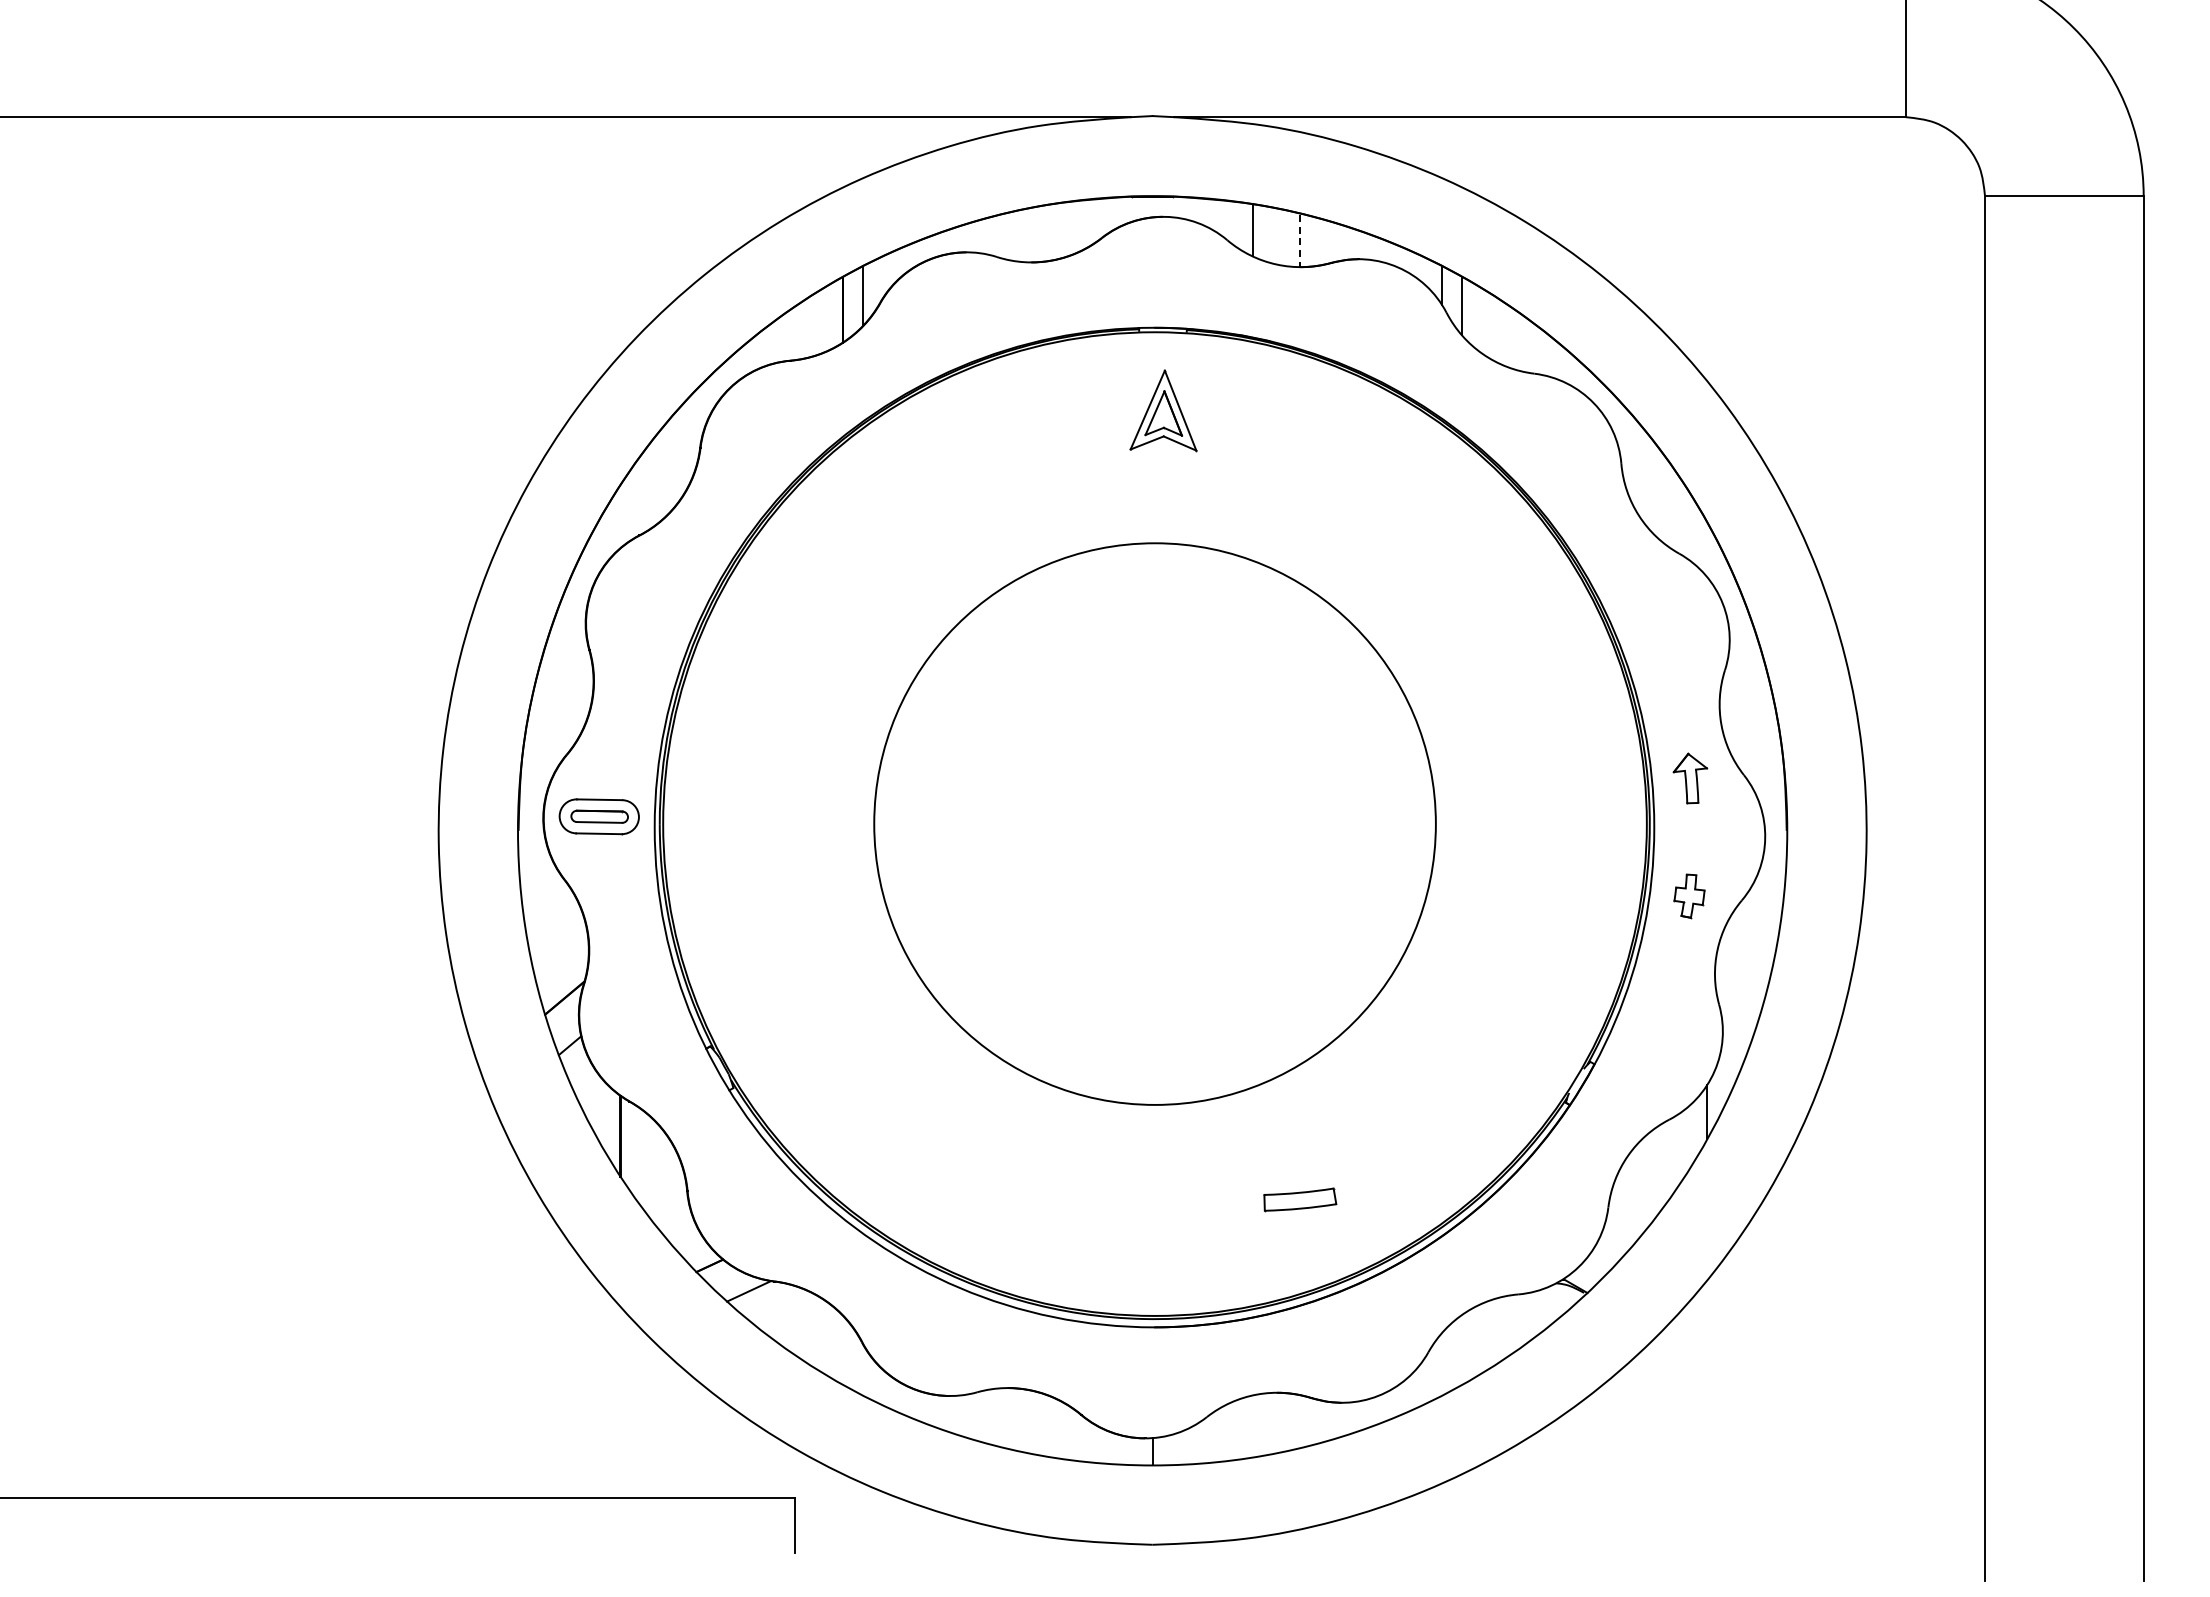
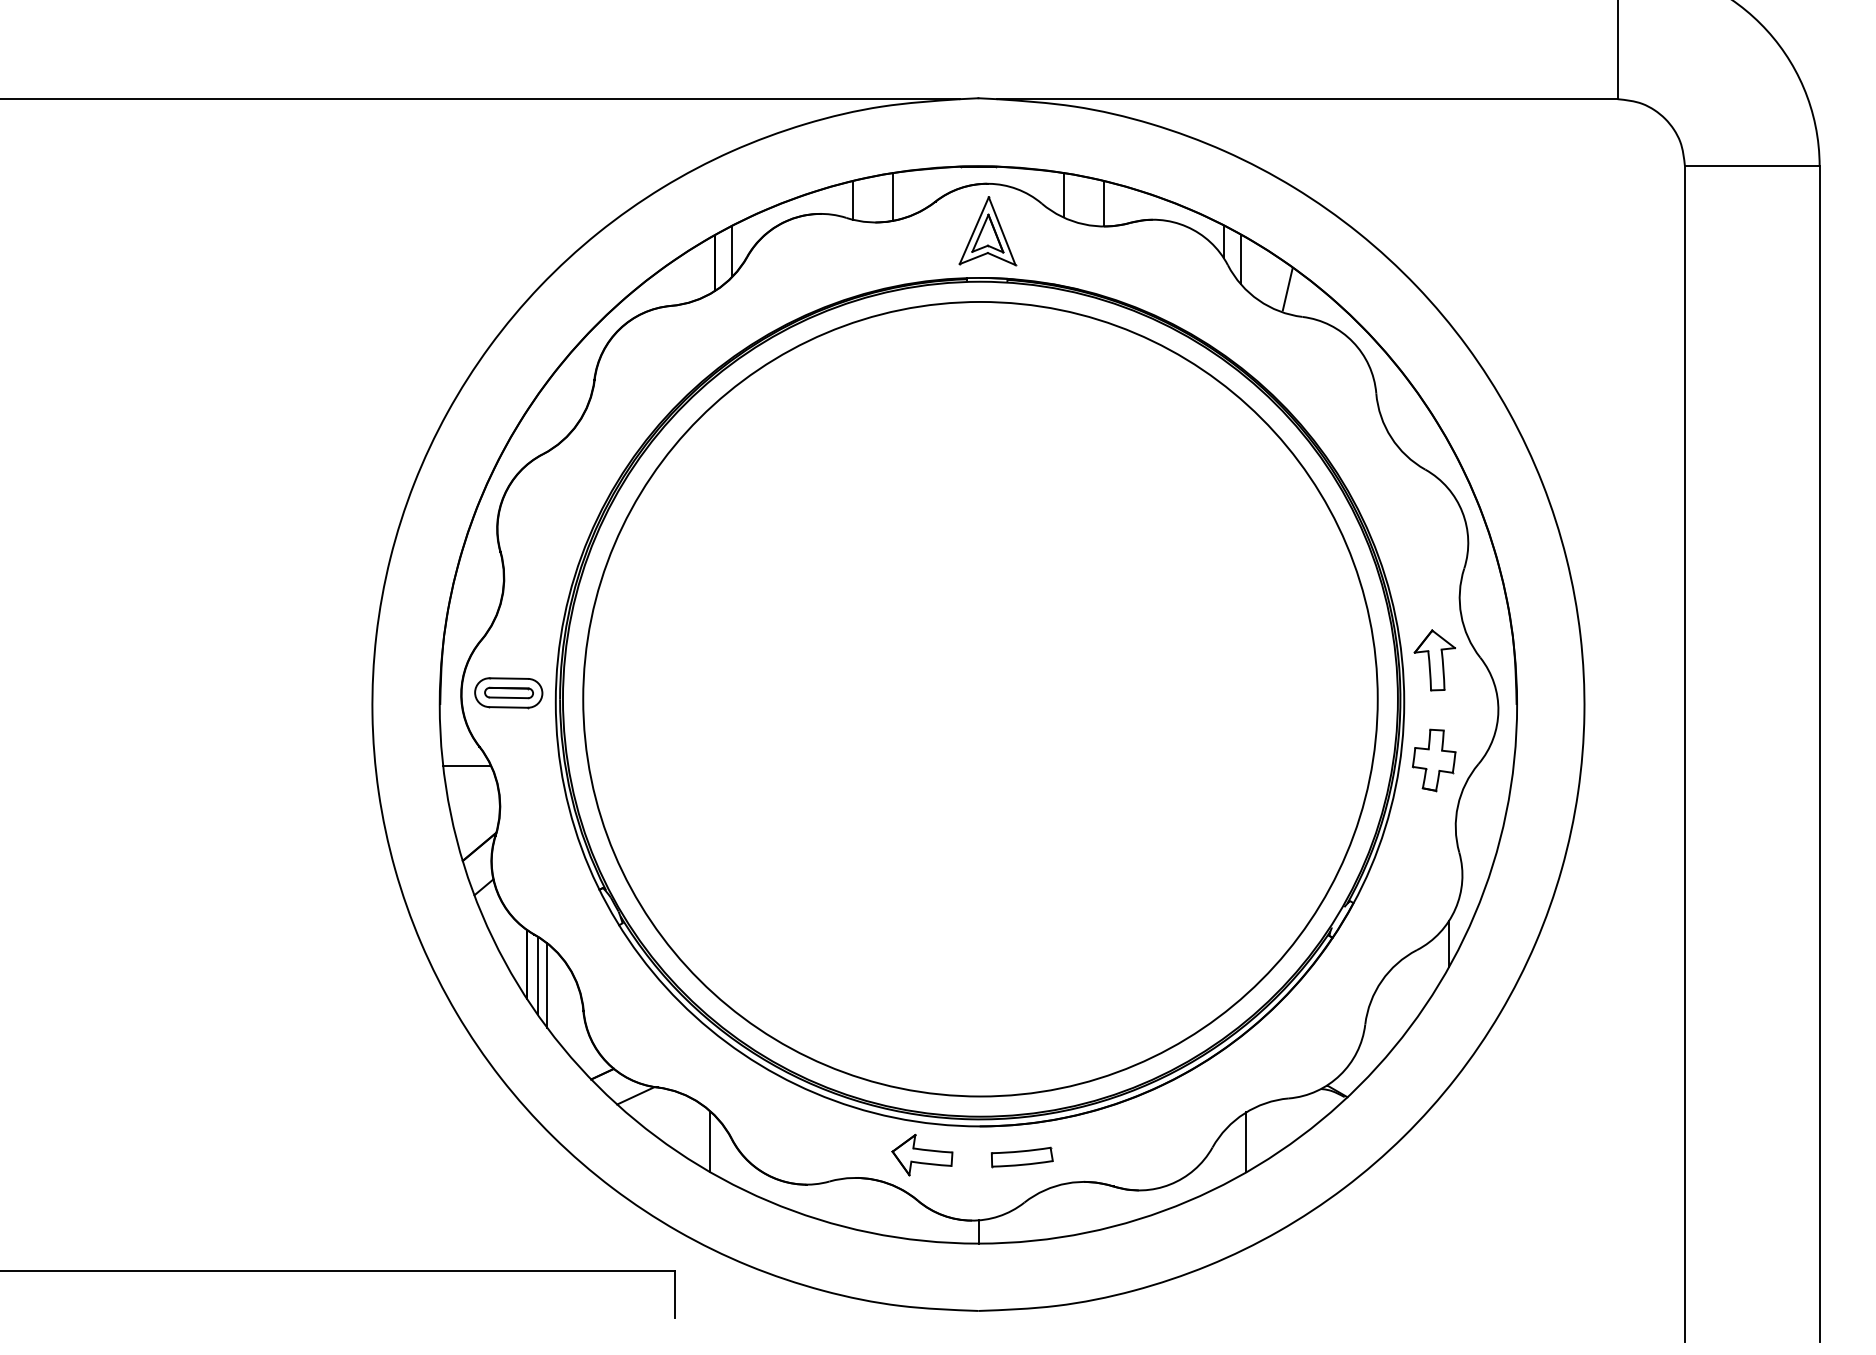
line: (1052, 232) -> (893, 197), added
line: (1004, 236) -> (852, 200), added
line: (1300, 241) -> (1103, 204), dashed -> solid
line: (1516, 341) -> (1287, 289), added
part: (1163, 410) -> (987, 231), moved
part: (1690, 778) -> (1434, 660), size x1.43
circle: (1155, 824) -> (980, 699), size x1.67
part: (1689, 896) -> (1434, 760), size x1.67
line: (550, 902) -> (467, 765), added
line: (633, 1149) -> (537, 975), added
line: (644, 1160) -> (547, 984), added
part: (1300, 1199) -> (1022, 1157), moved
line: (836, 1345) -> (710, 1141), added
line: (1468, 1345) -> (1246, 1141), added
part: (1086, 1361) -> (922, 1155), added

